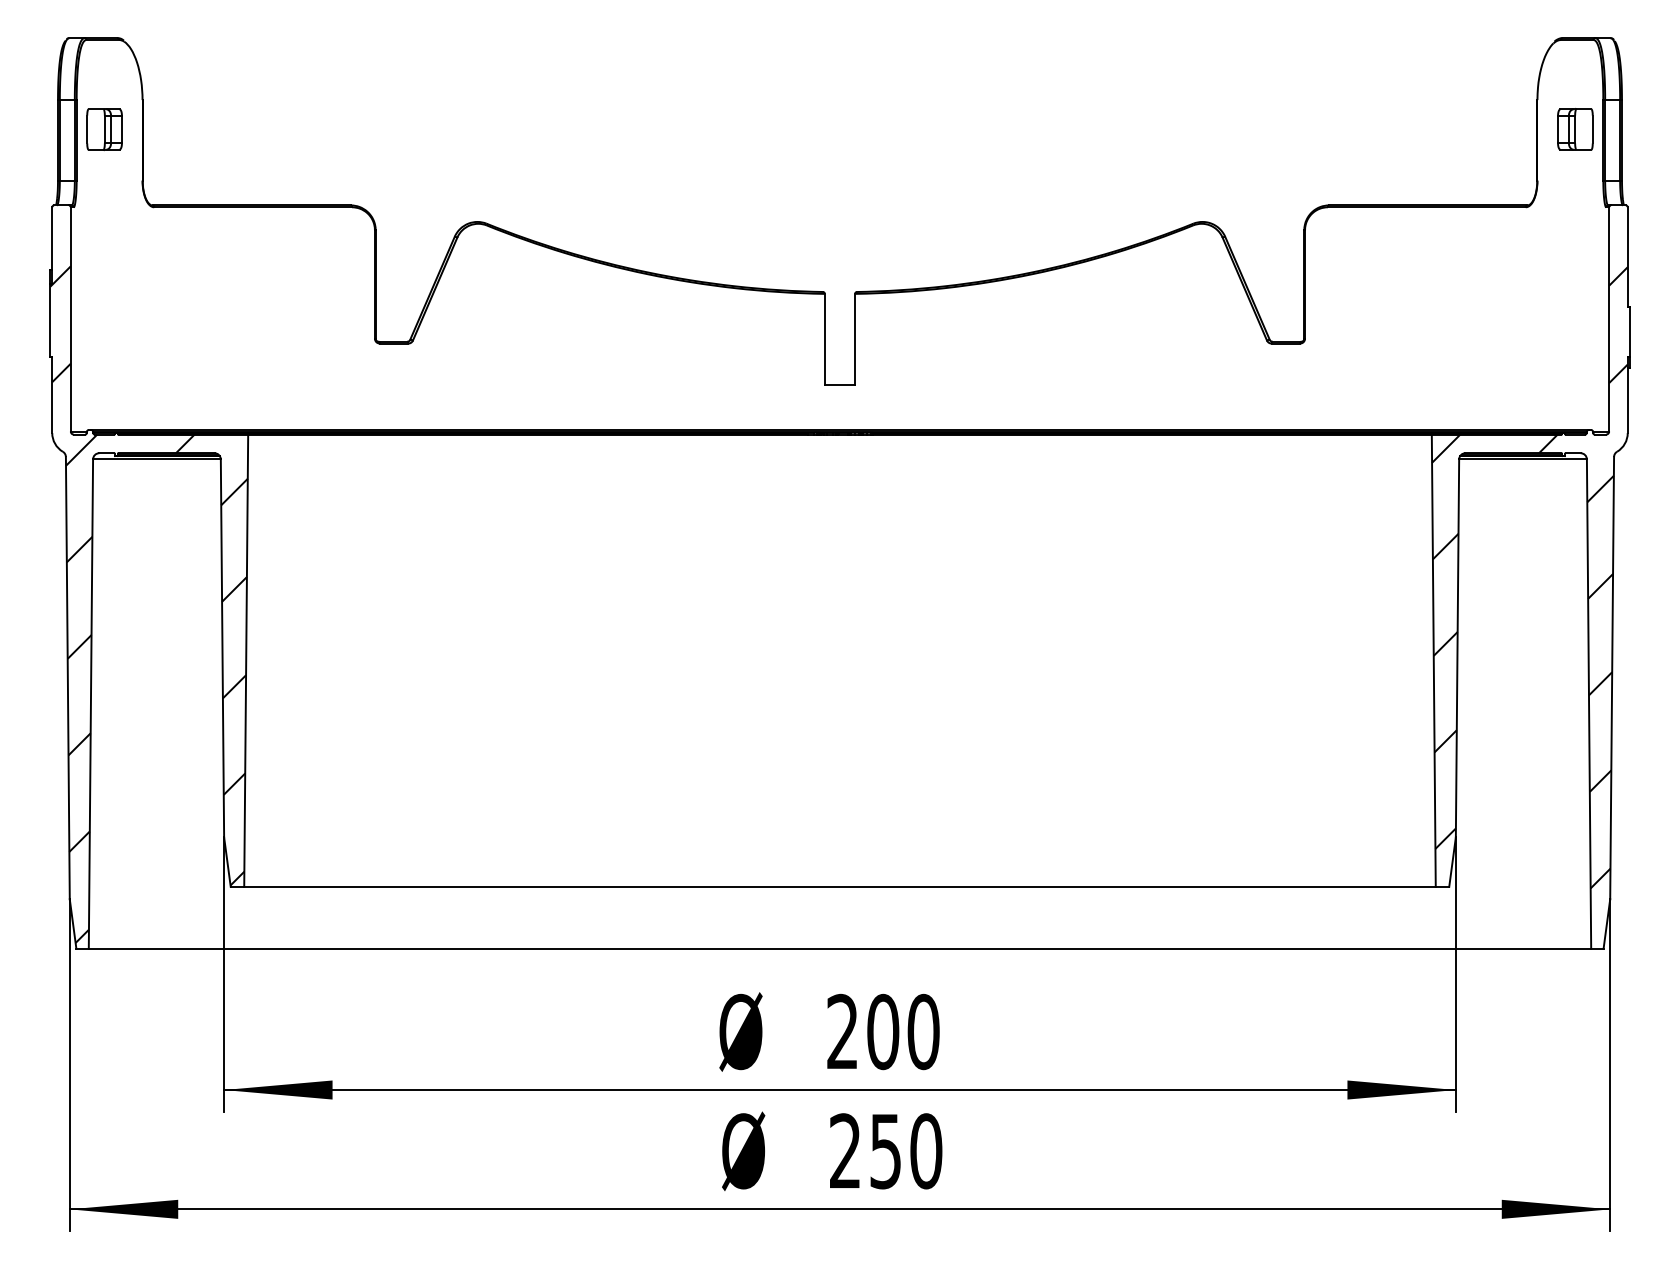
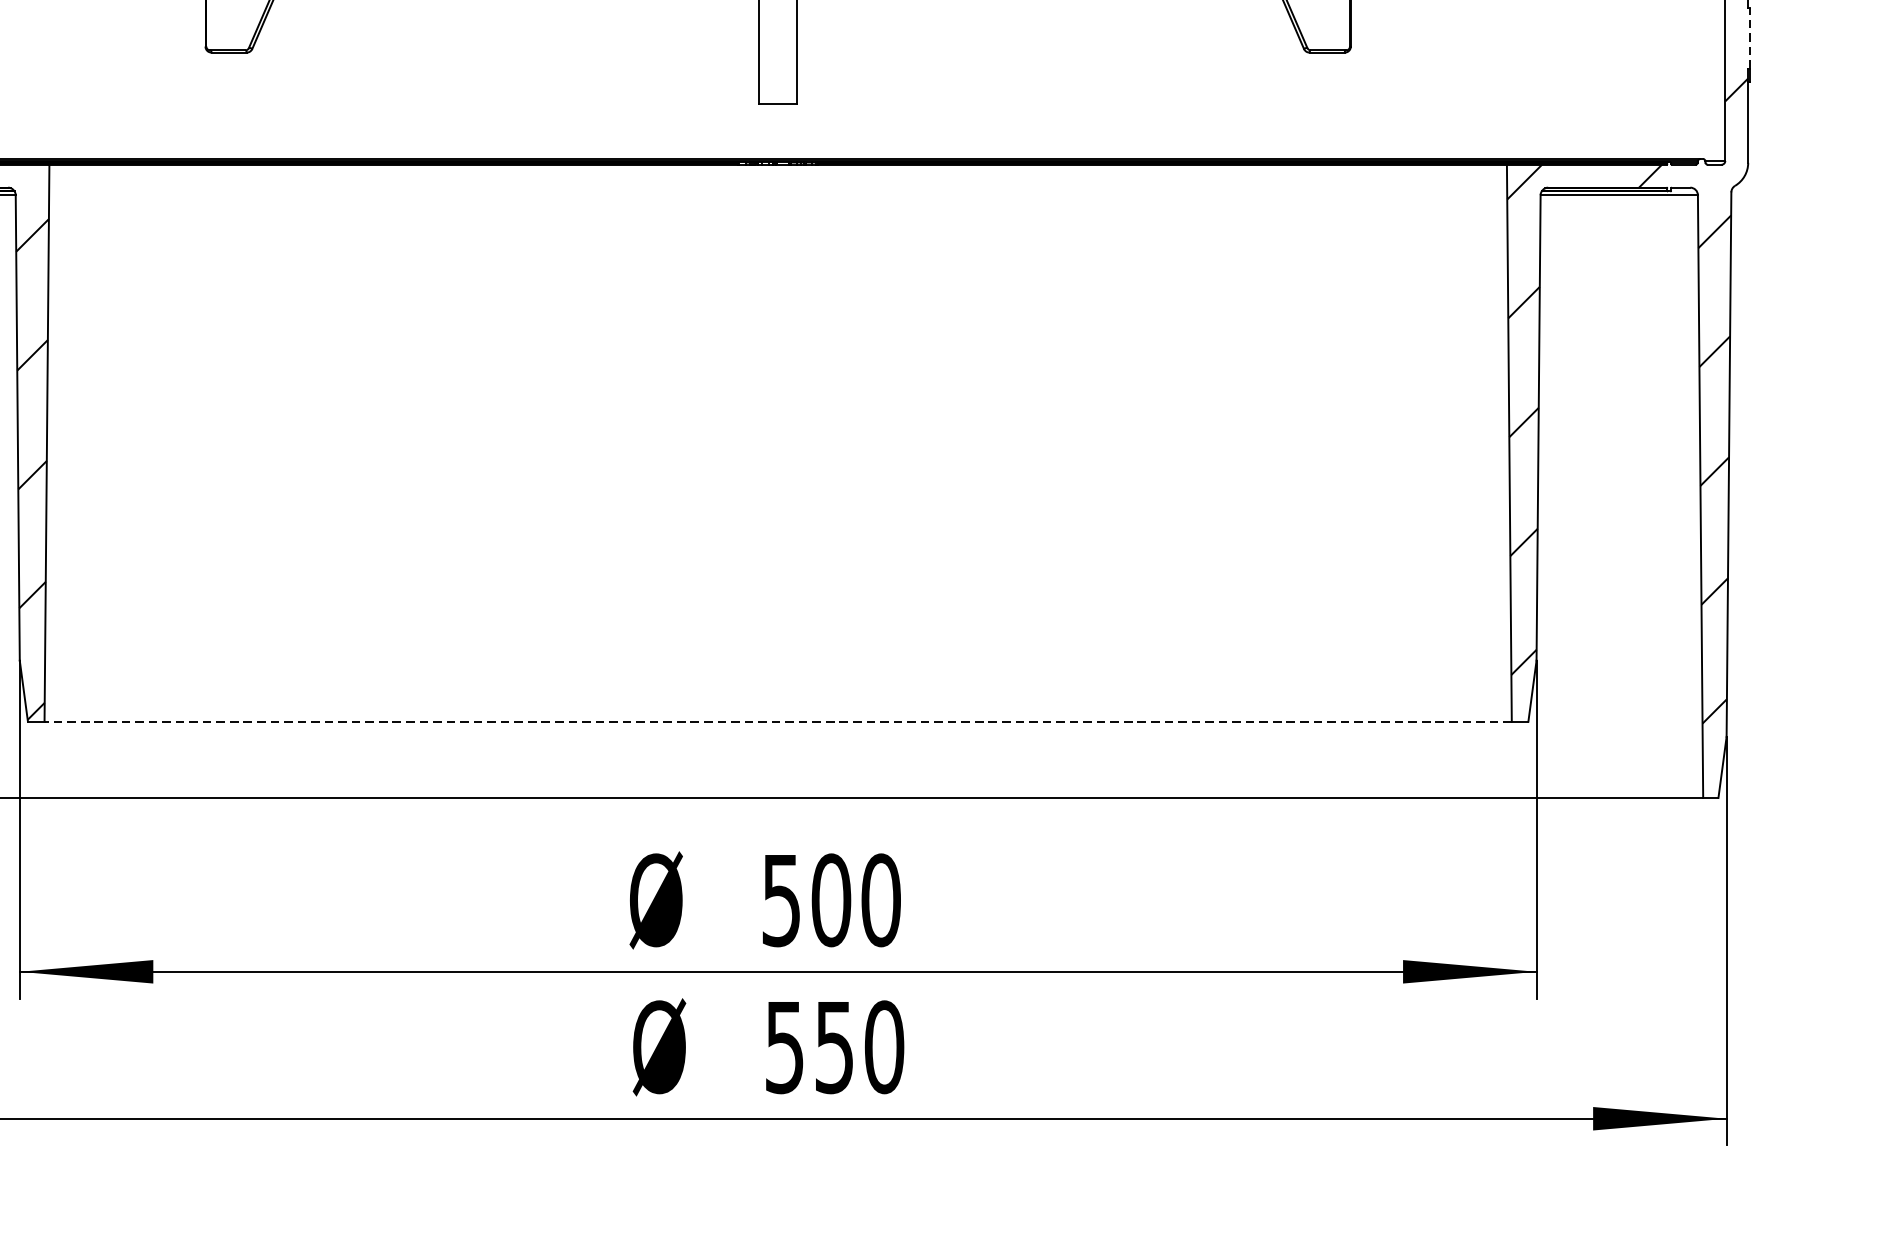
line: (1629, 332) -> (1750, 38), solid -> dashed
line: (839, 886) -> (777, 721), solid -> dashed
text: (842, 1031) -> (781, 899), 200 -> 500
text: (845, 1151) -> (784, 1047), 250 -> 550

